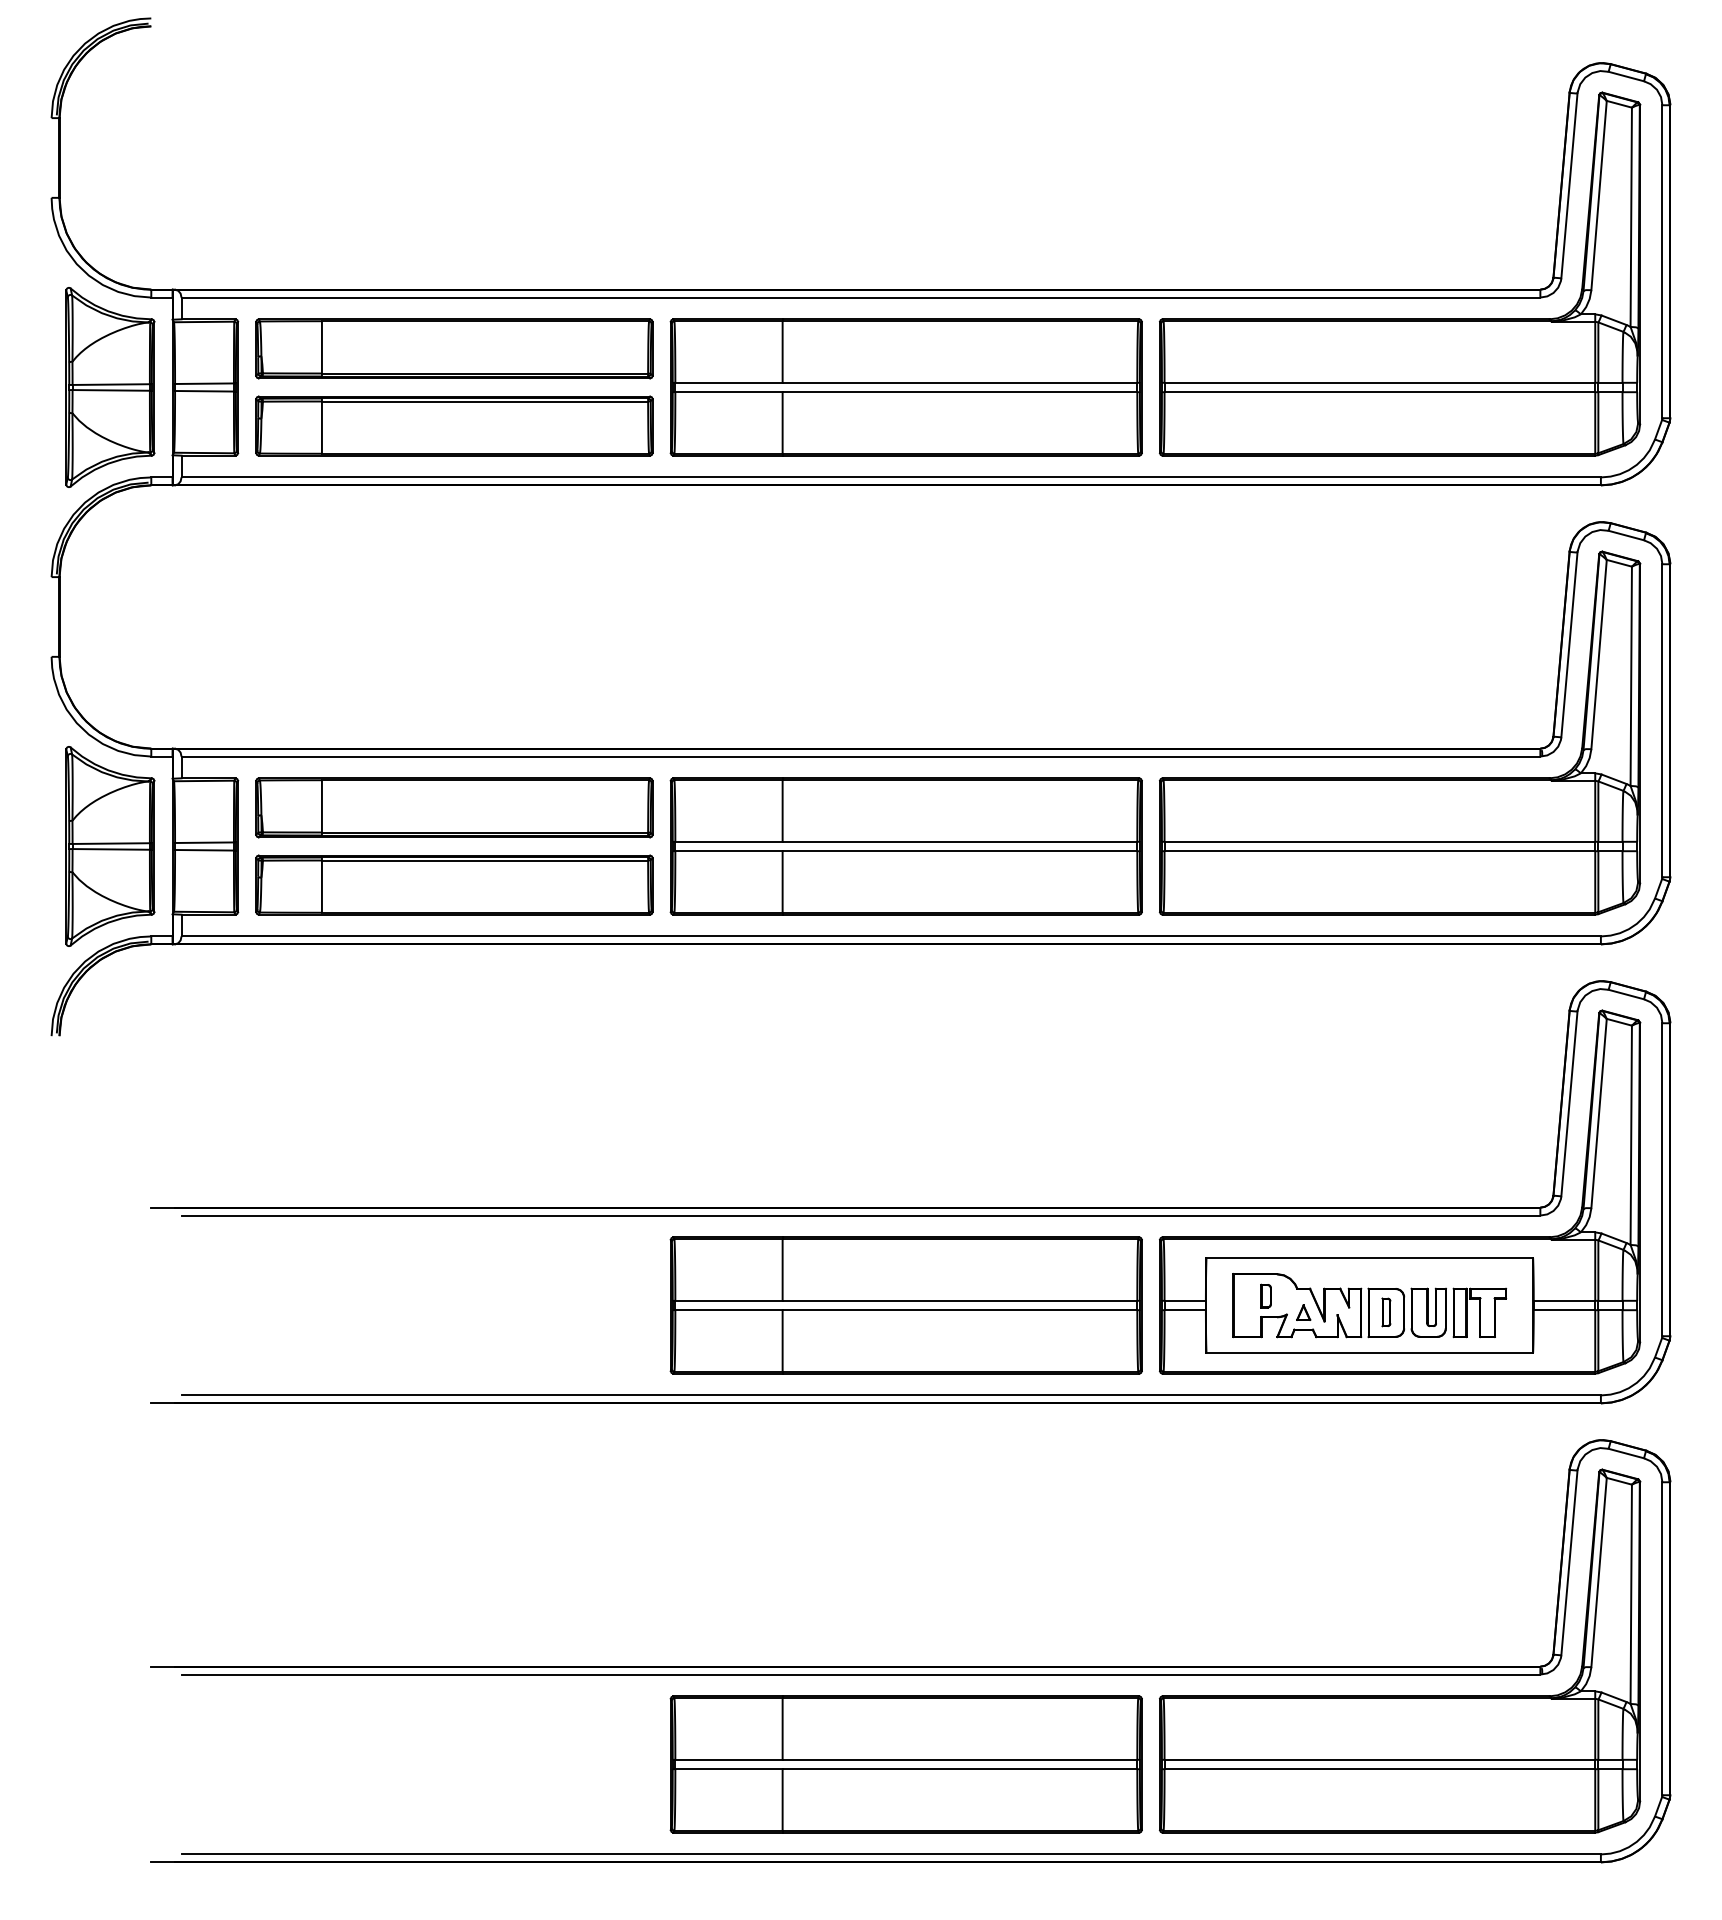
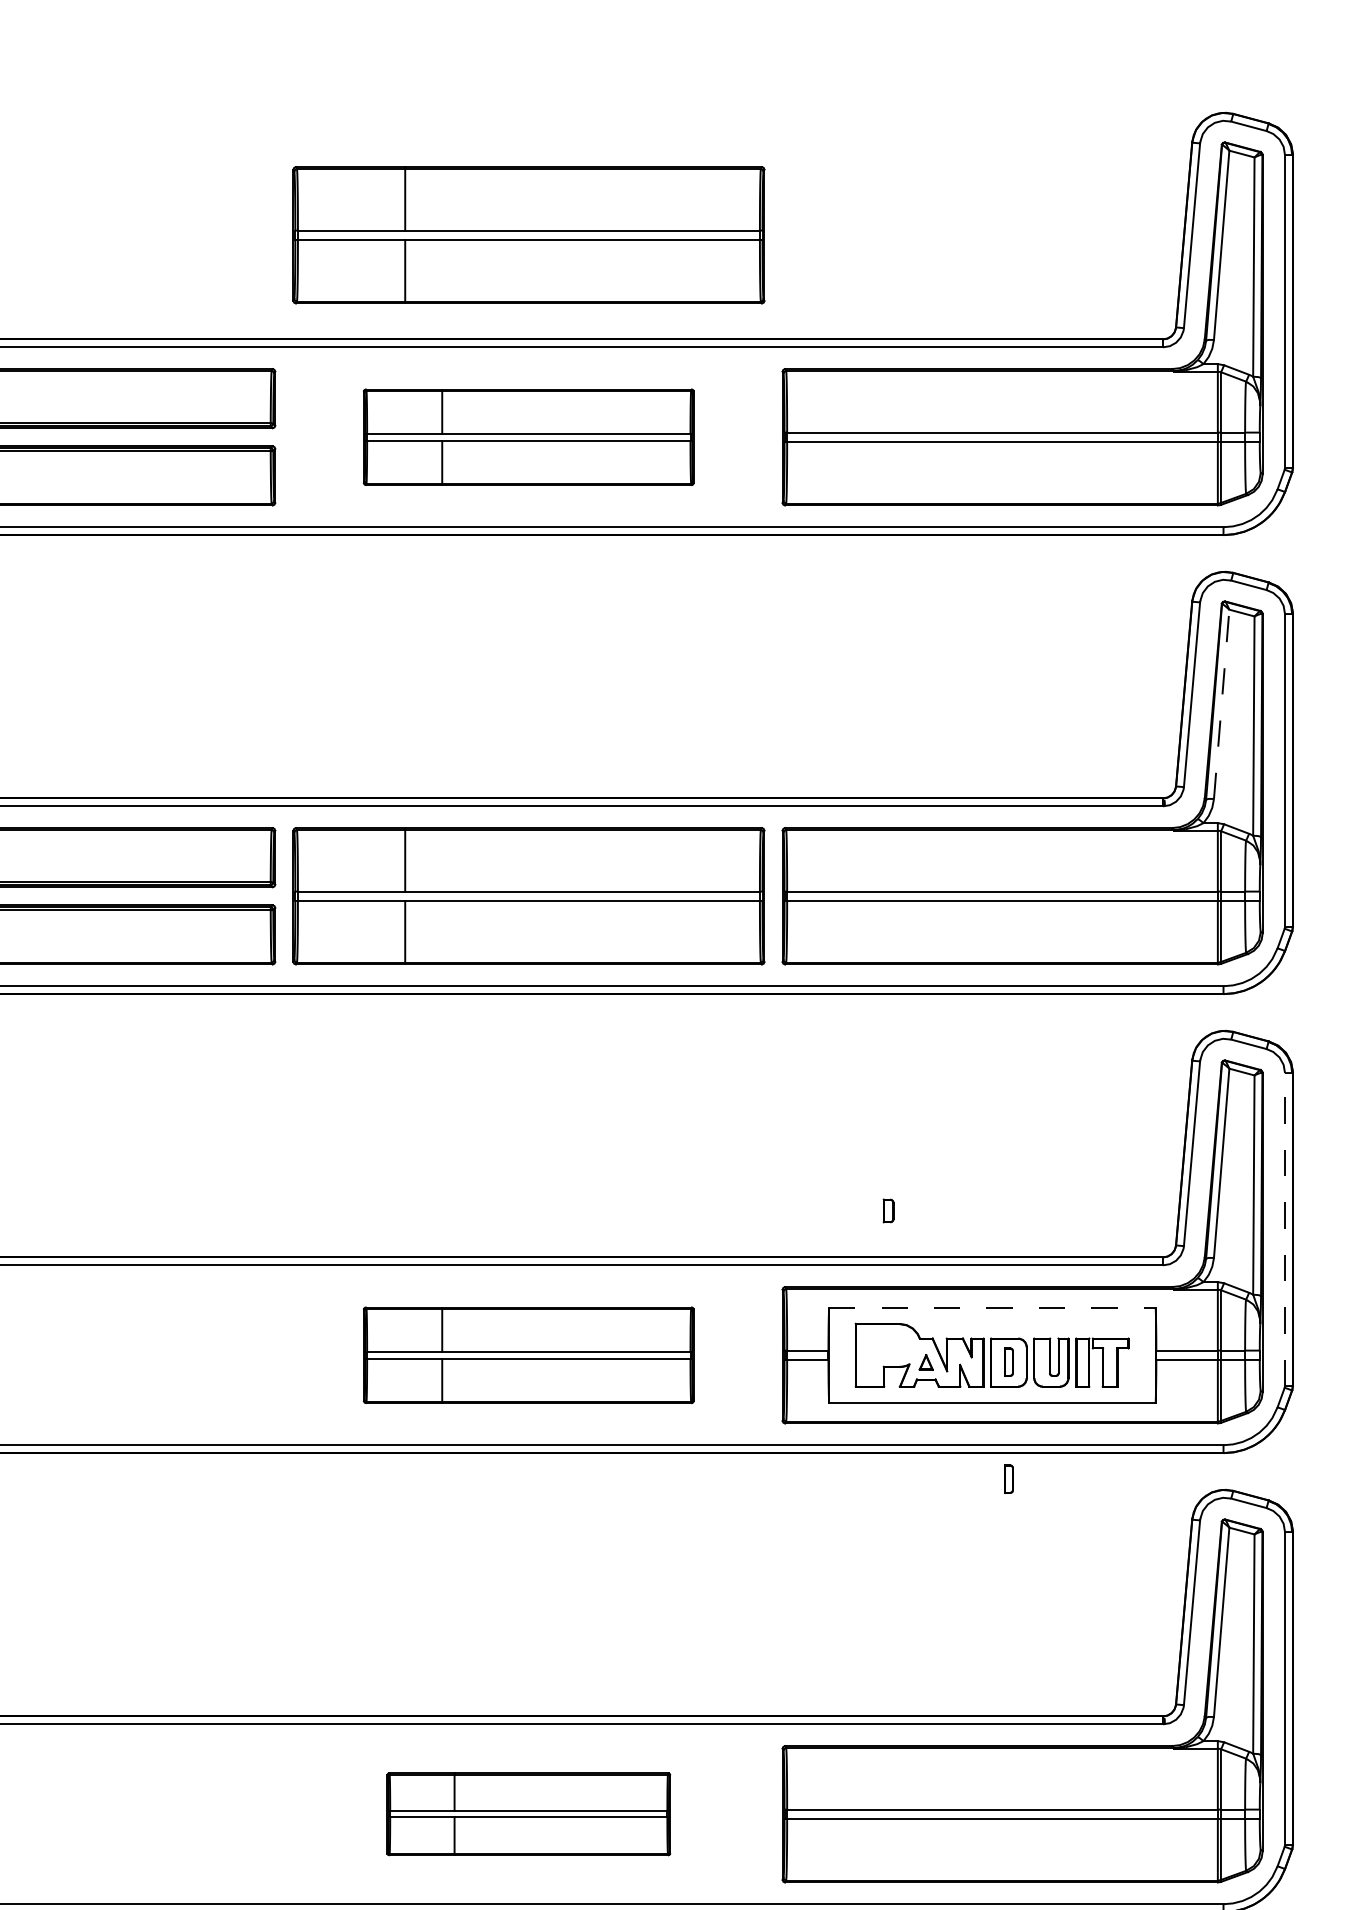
part: (905, 185) -> (528, 235), added
part: (905, 387) -> (528, 437), size x0.7
line: (1599, 654) -> (1222, 704), solid -> dashed
line: (1662, 1179) -> (1285, 1229), solid -> dashed
line: (1370, 1258) -> (993, 1308), solid -> dashed
part: (1265, 1295) -> (888, 1210), moved
part: (905, 1305) -> (528, 1355), size x0.7
part: (1386, 1429) -> (1009, 1479), added
part: (905, 1764) -> (528, 1814), size x0.6

